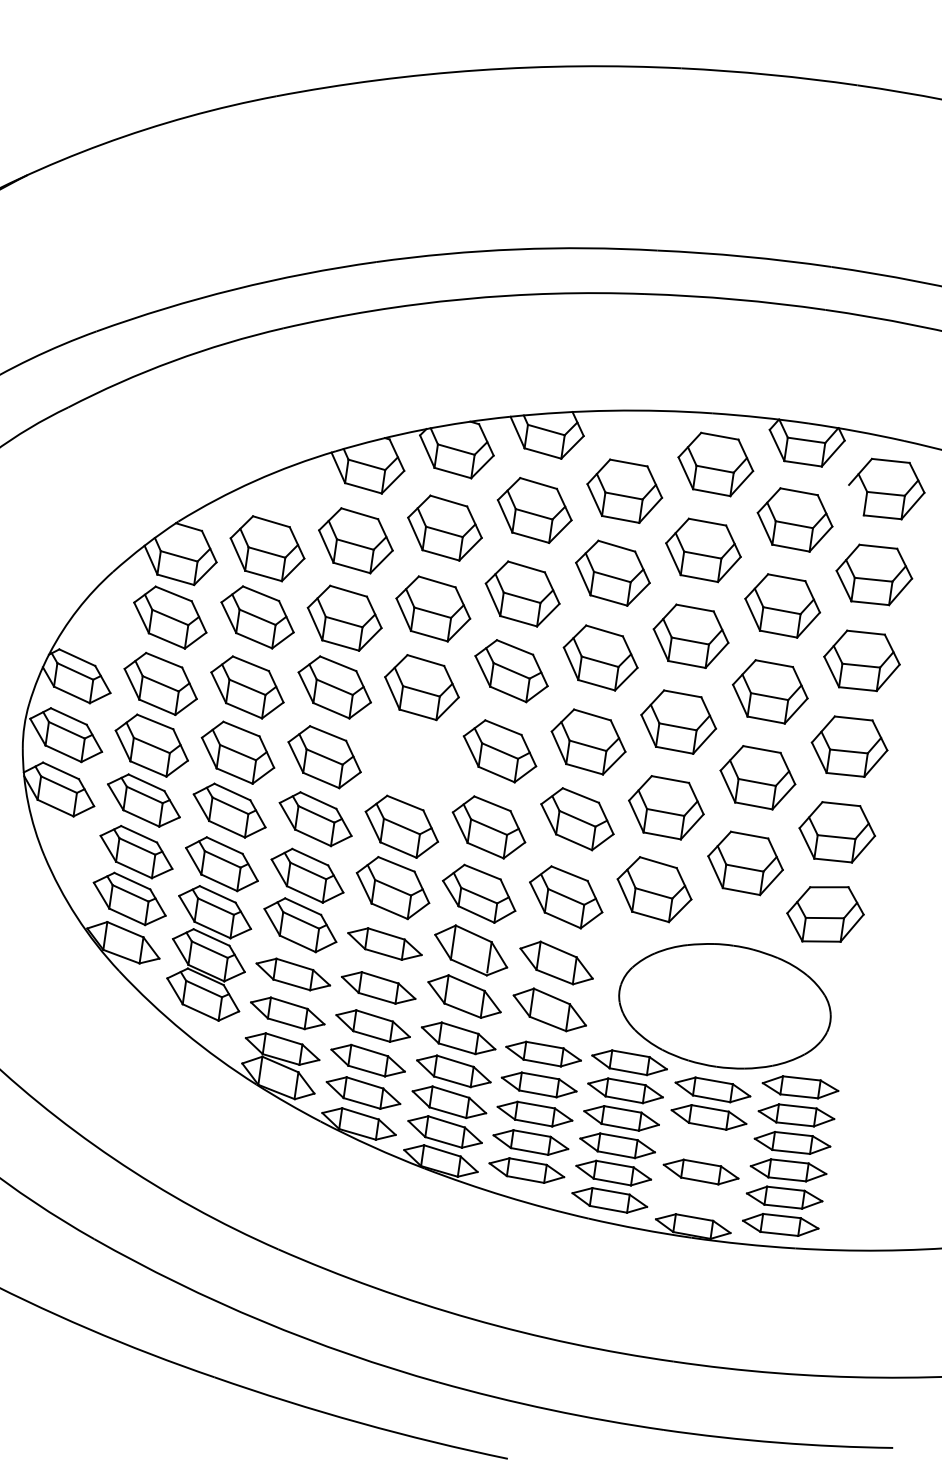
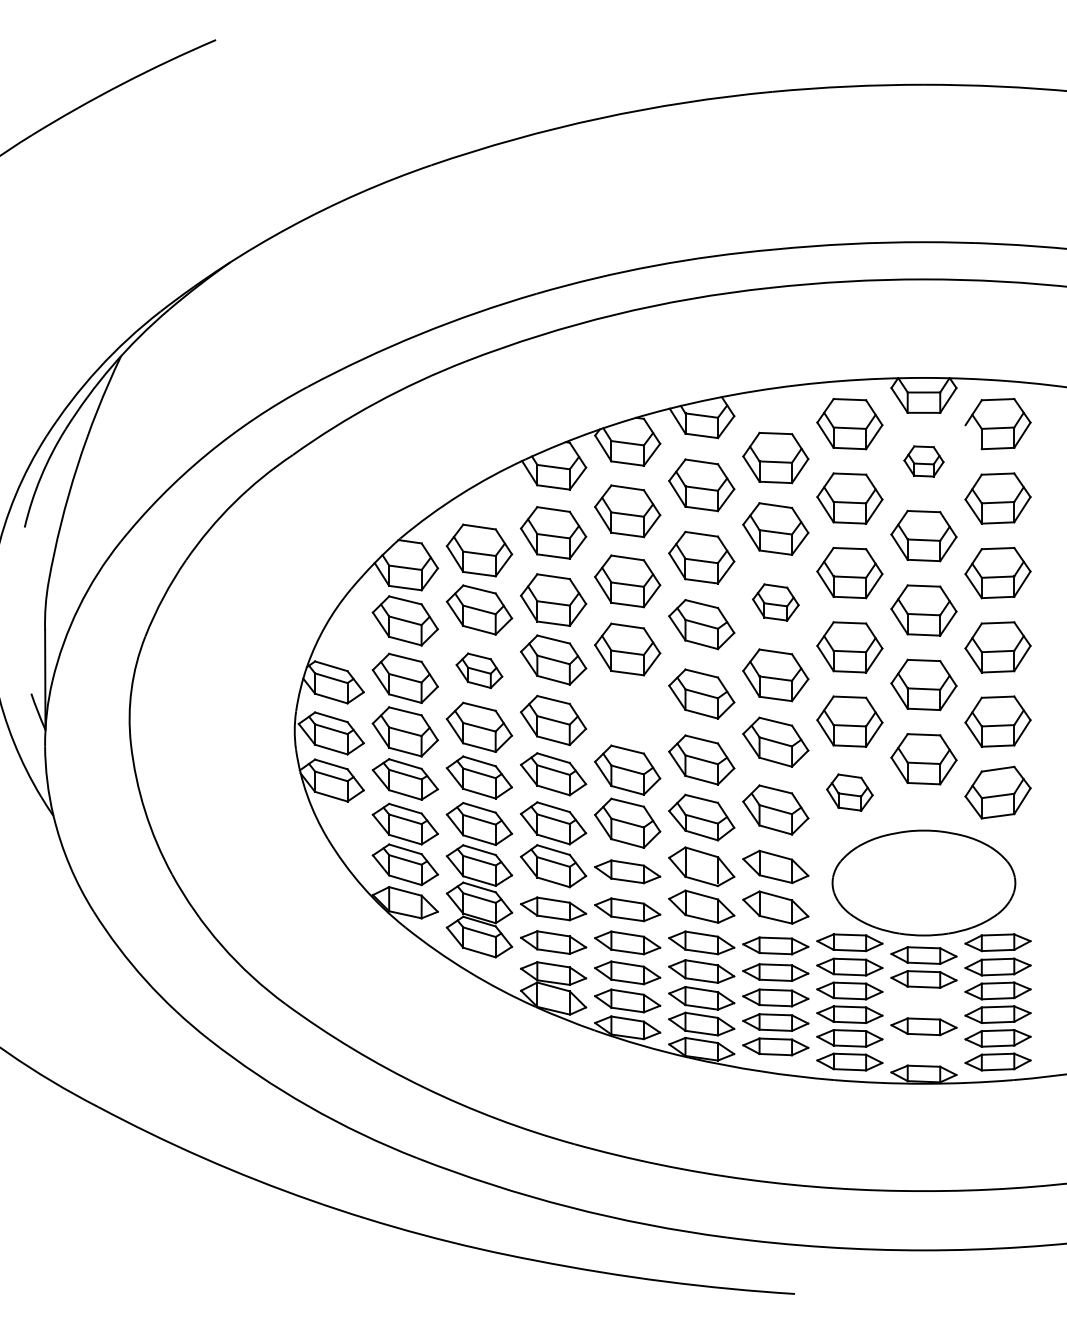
part: (794, 519) -> (923, 461), size x0.6
part: (600, 657) -> (775, 602), size x0.7
part: (247, 687) -> (479, 670), size x0.7
part: (654, 889) -> (849, 792), size x0.7

